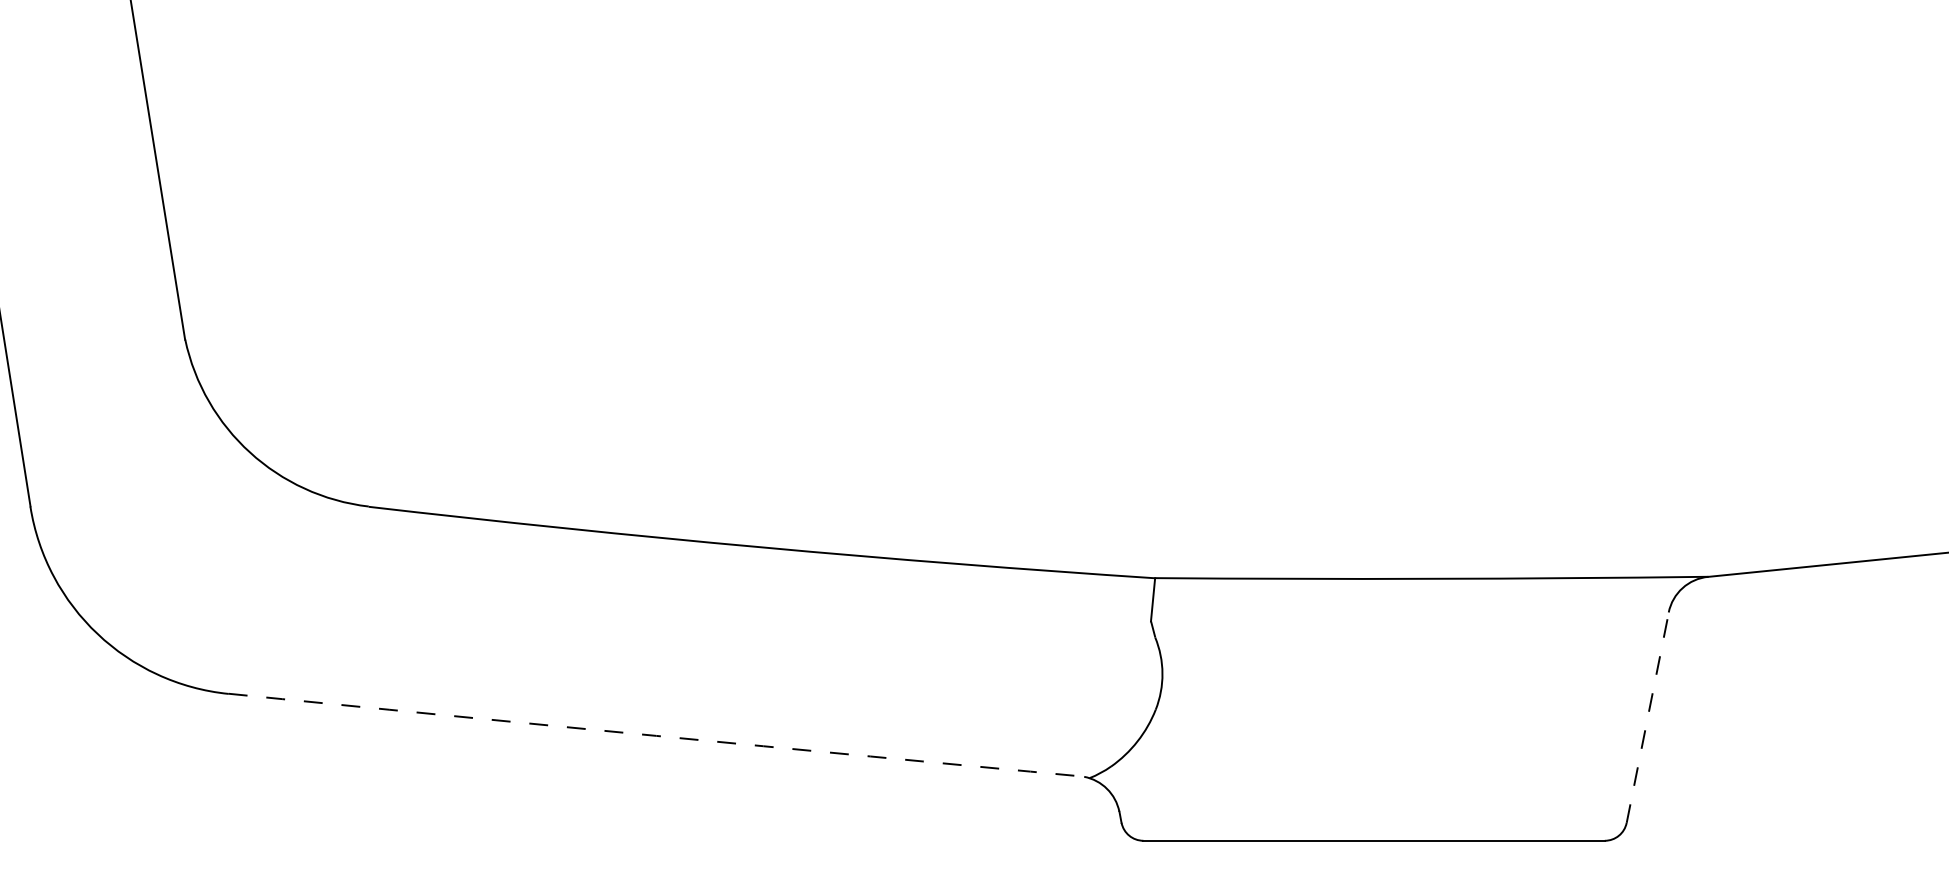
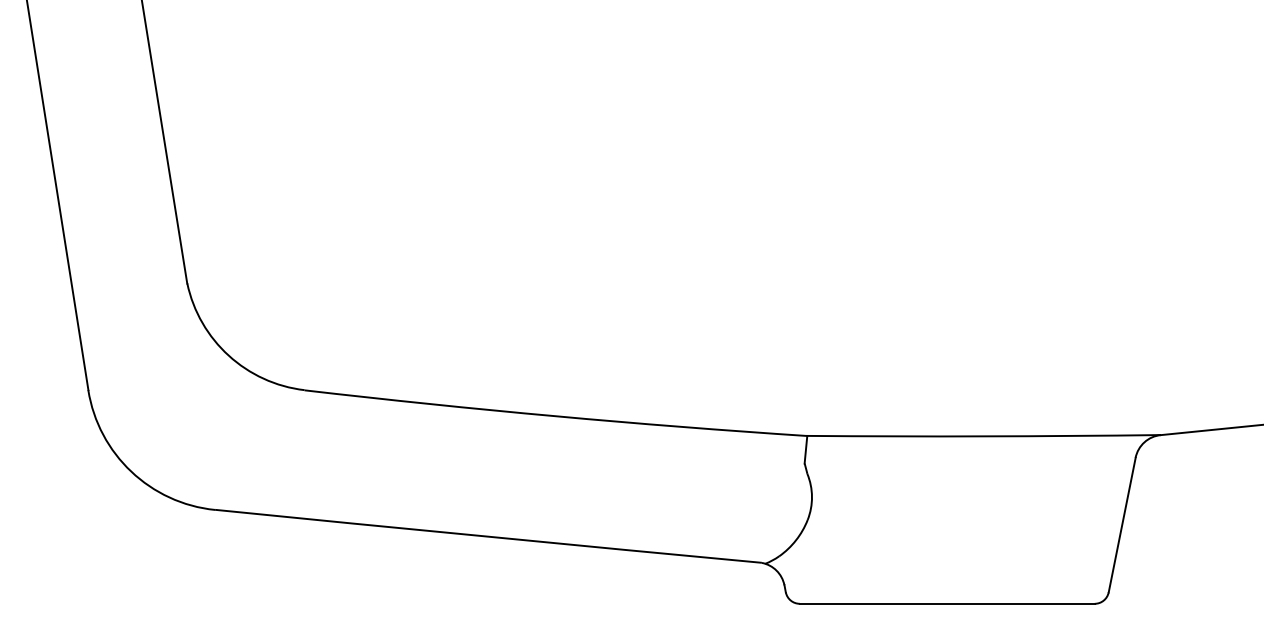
line: (1648, 718) -> (1122, 525), dashed -> solid
arc: (656, 735) -> (488, 536), dashed -> solid

